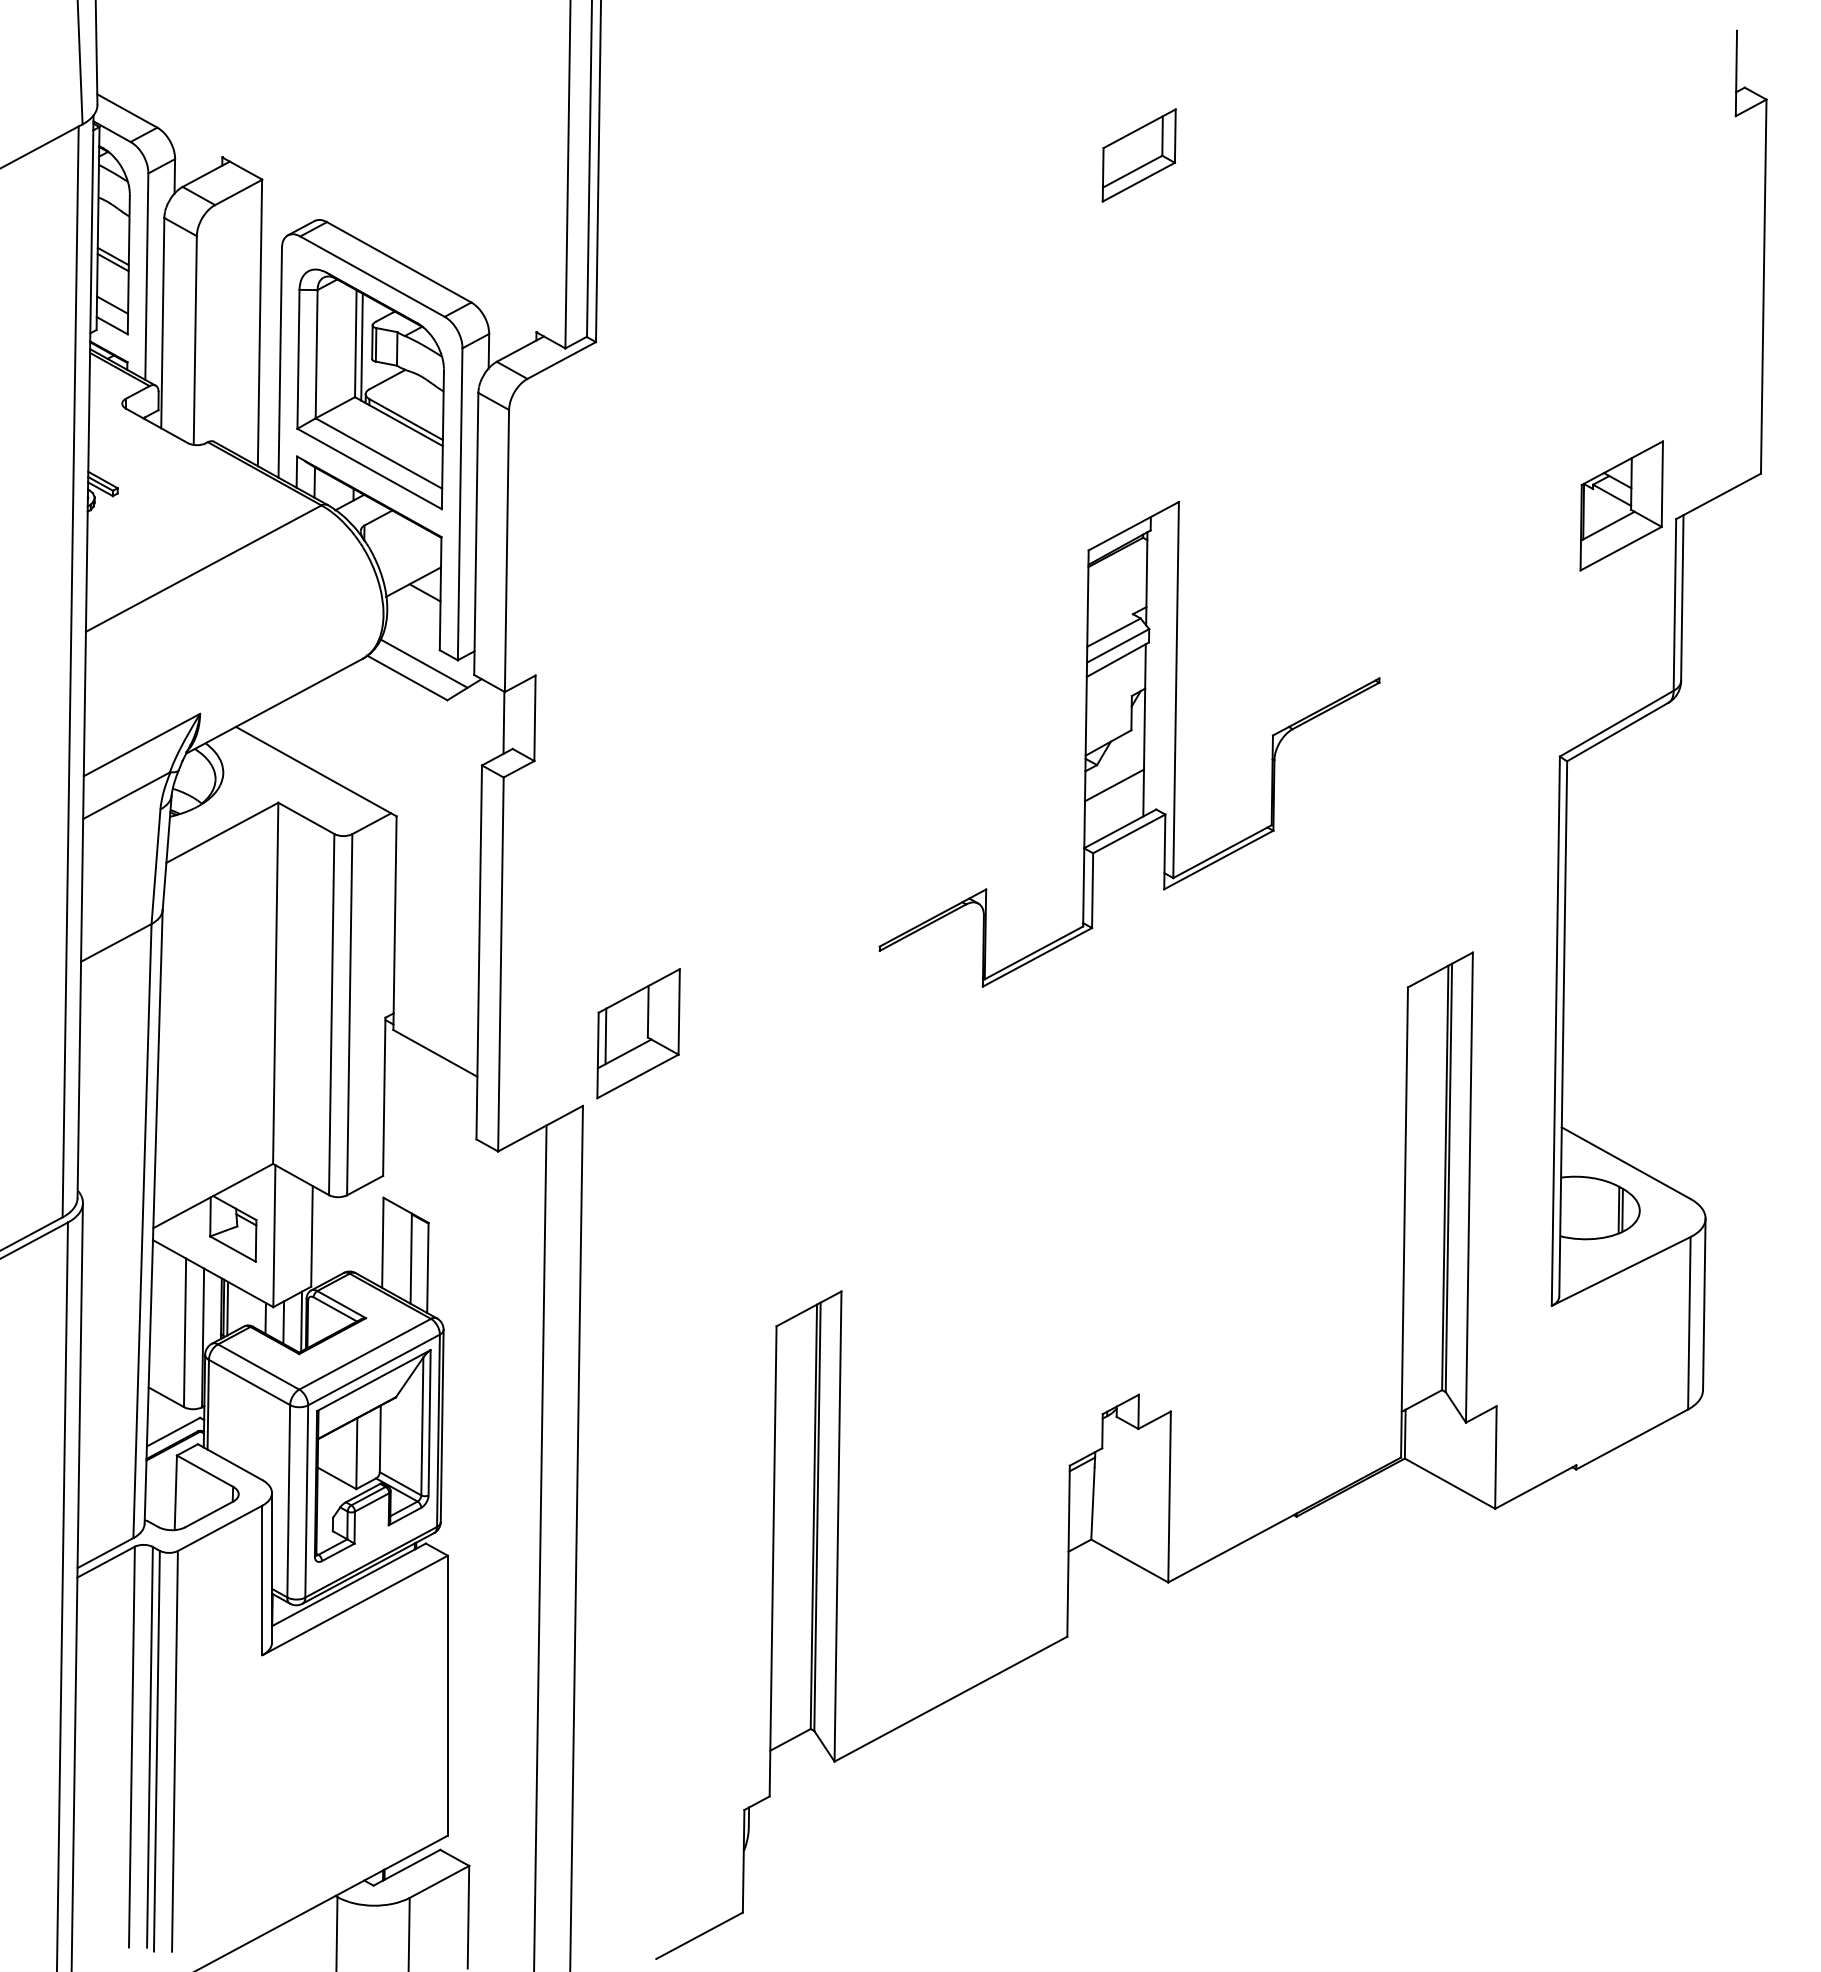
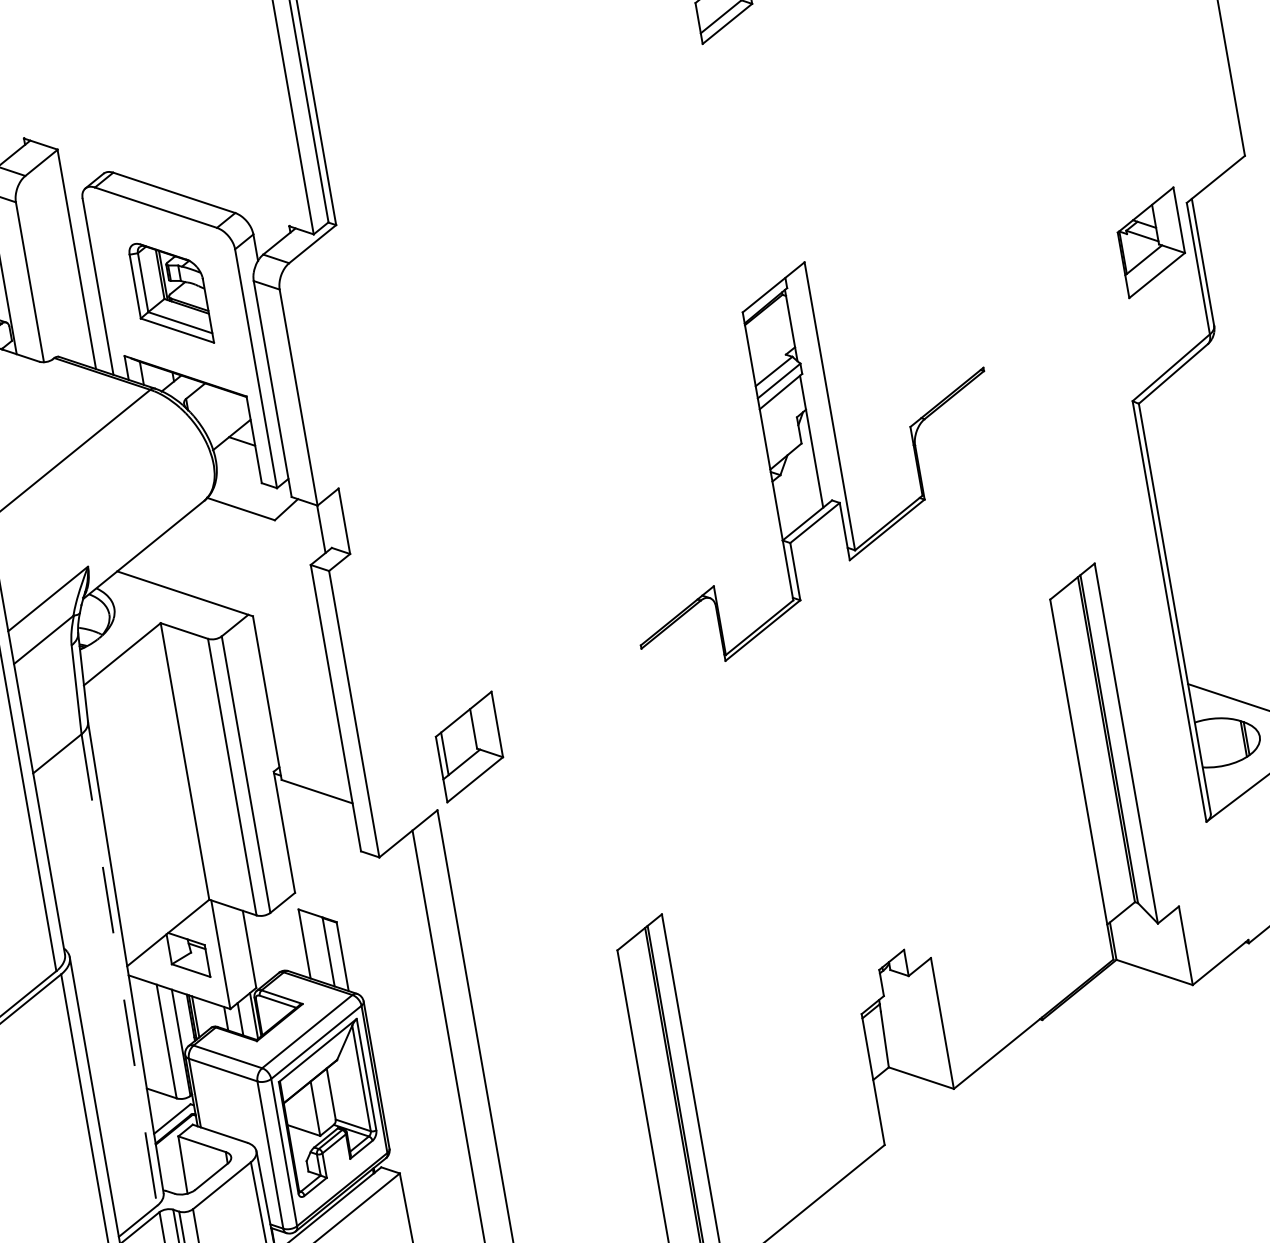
part: (370, 389) -> (170, 294), size x0.6
part: (1621, 505) -> (1151, 242), moved
line: (423, 663) -> (251, 495), removed
line: (1114, 785) -> (796, 488), removed
line: (142, 1231) -> (119, 970), solid -> dashed

